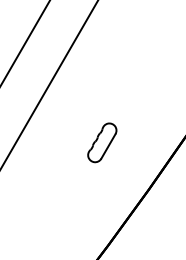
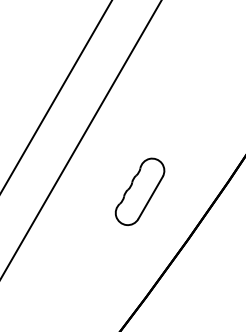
part: (101, 142) -> (139, 191), size x1.67

